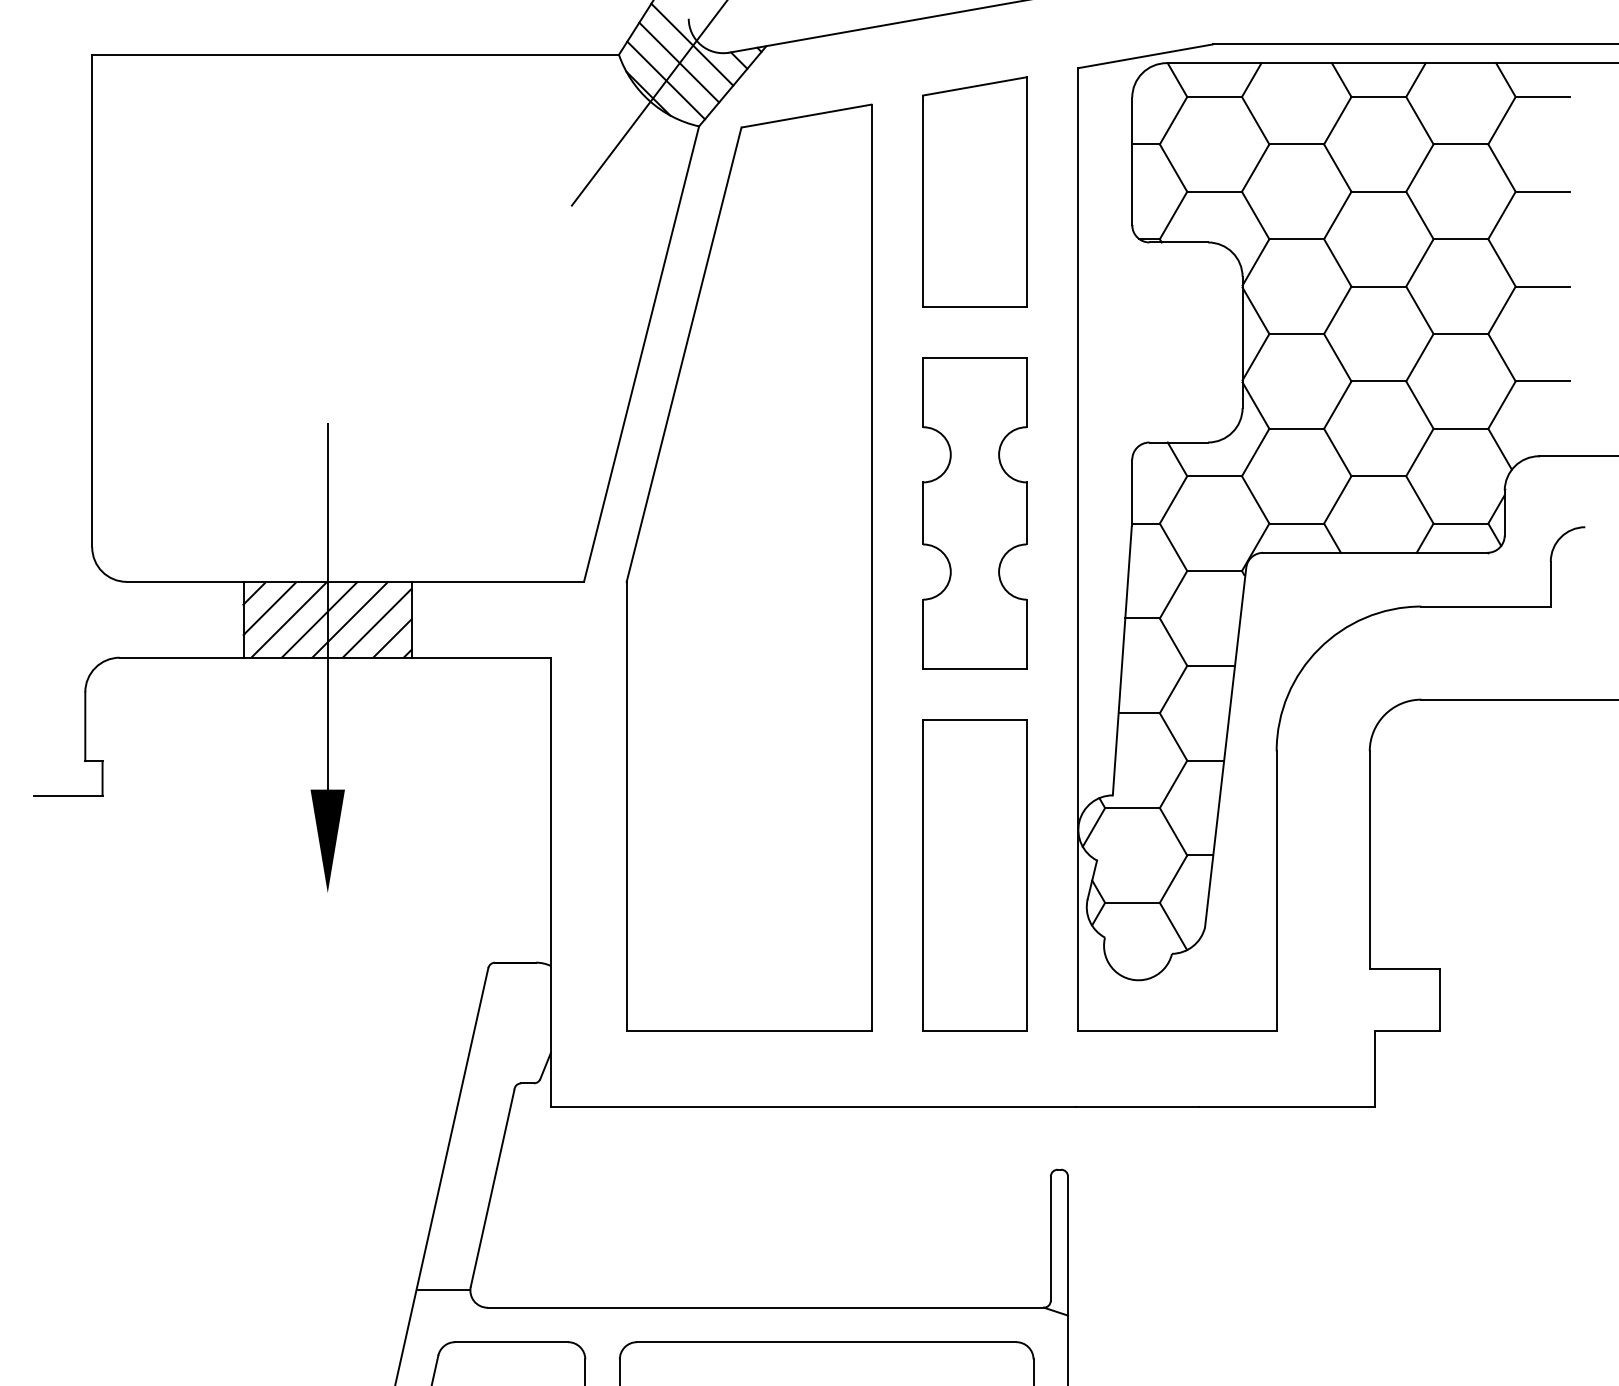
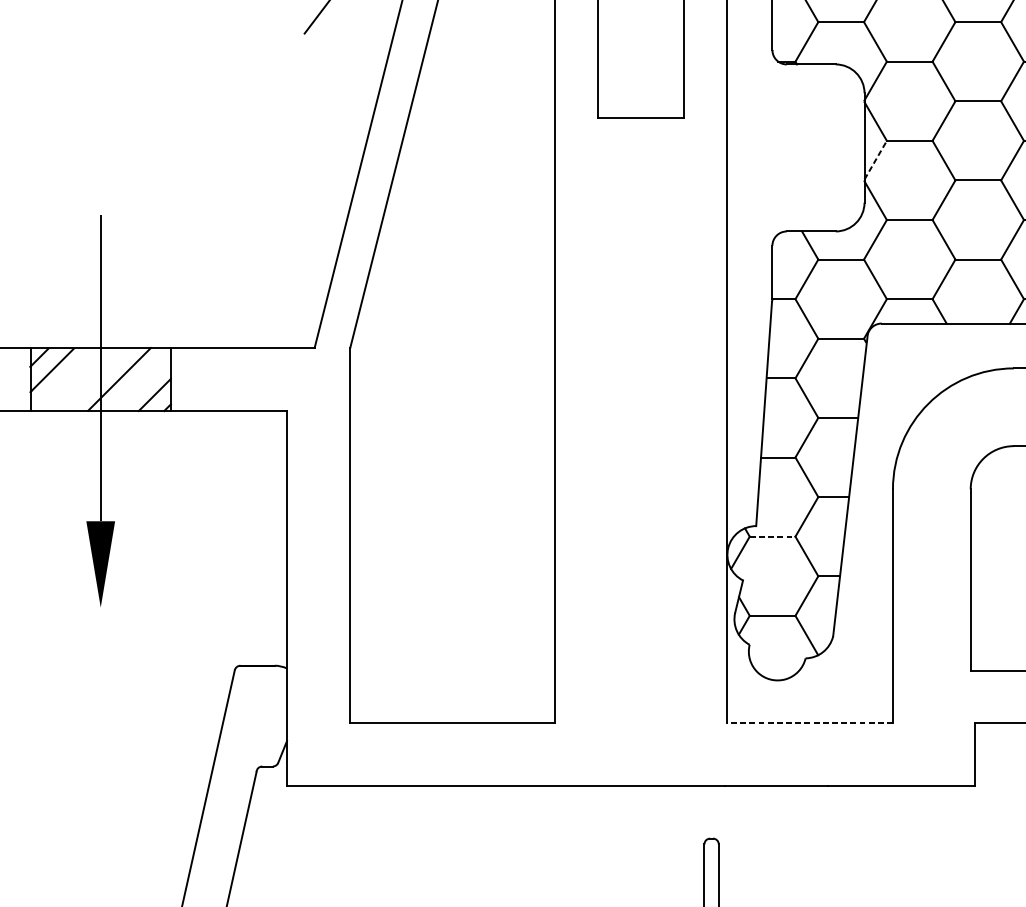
line: (1255, 357) -> (875, 160), solid -> dashed
part: (974, 513) -> (640, 290), removed
line: (288, 619) -> (67, 379), removed
line: (319, 619) -> (93, 379), removed
line: (377, 622) -> (142, 381), removed
line: (1133, 808) -> (773, 537), solid -> dashed
part: (974, 875) -> (640, 592), removed
line: (1177, 1030) -> (810, 722), solid -> dashed

